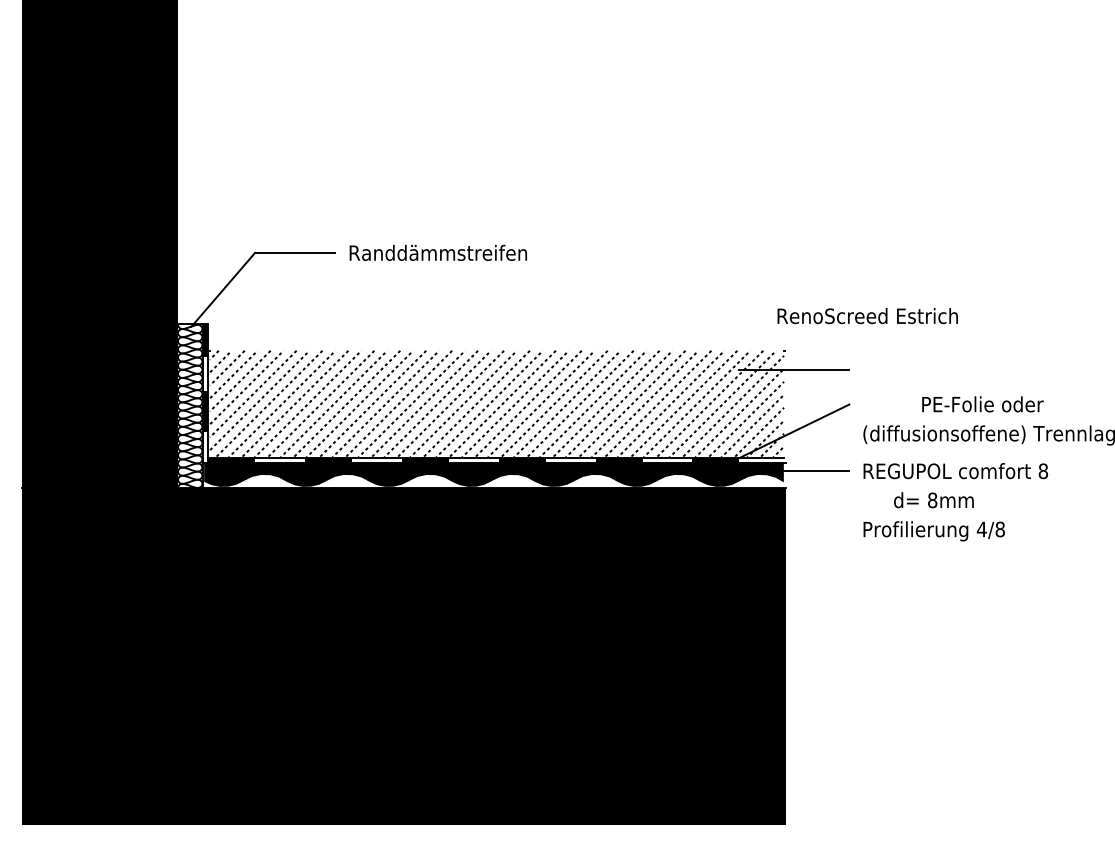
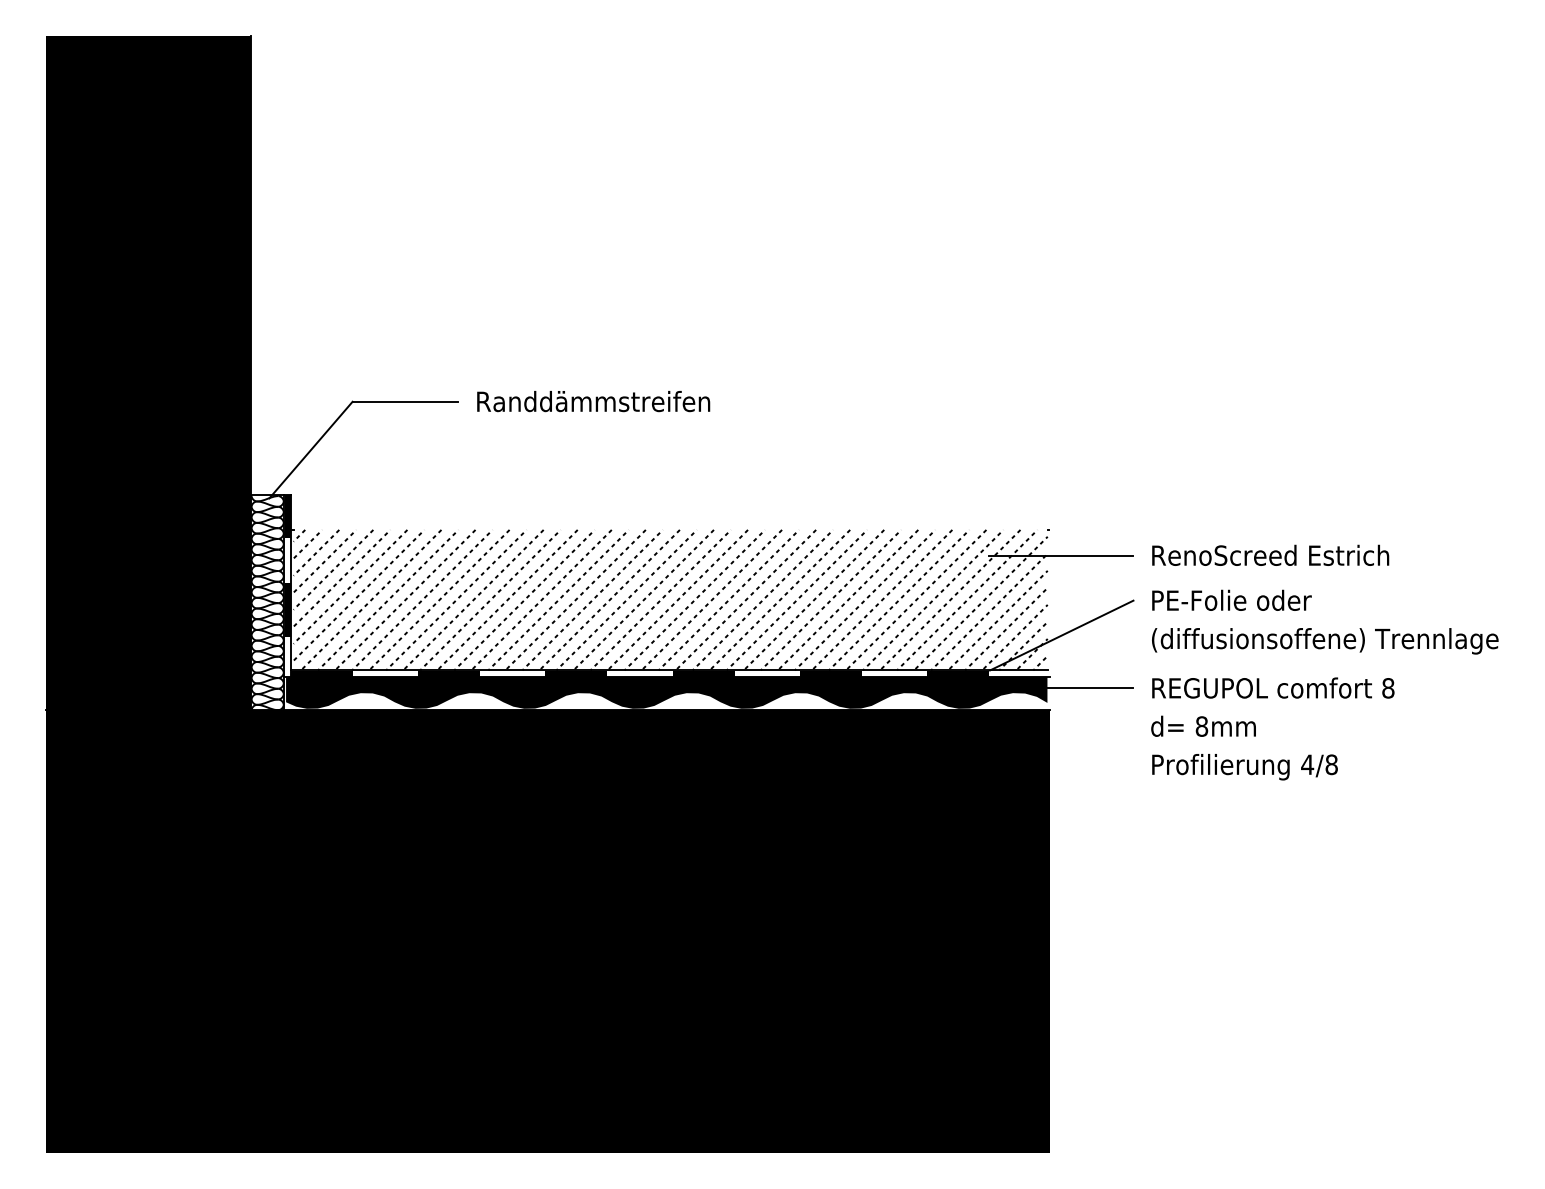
text: (867, 315) -> (1270, 554), moved
text: (982, 403) -> (1231, 599), moved
text: (933, 499) -> (1203, 725), moved

